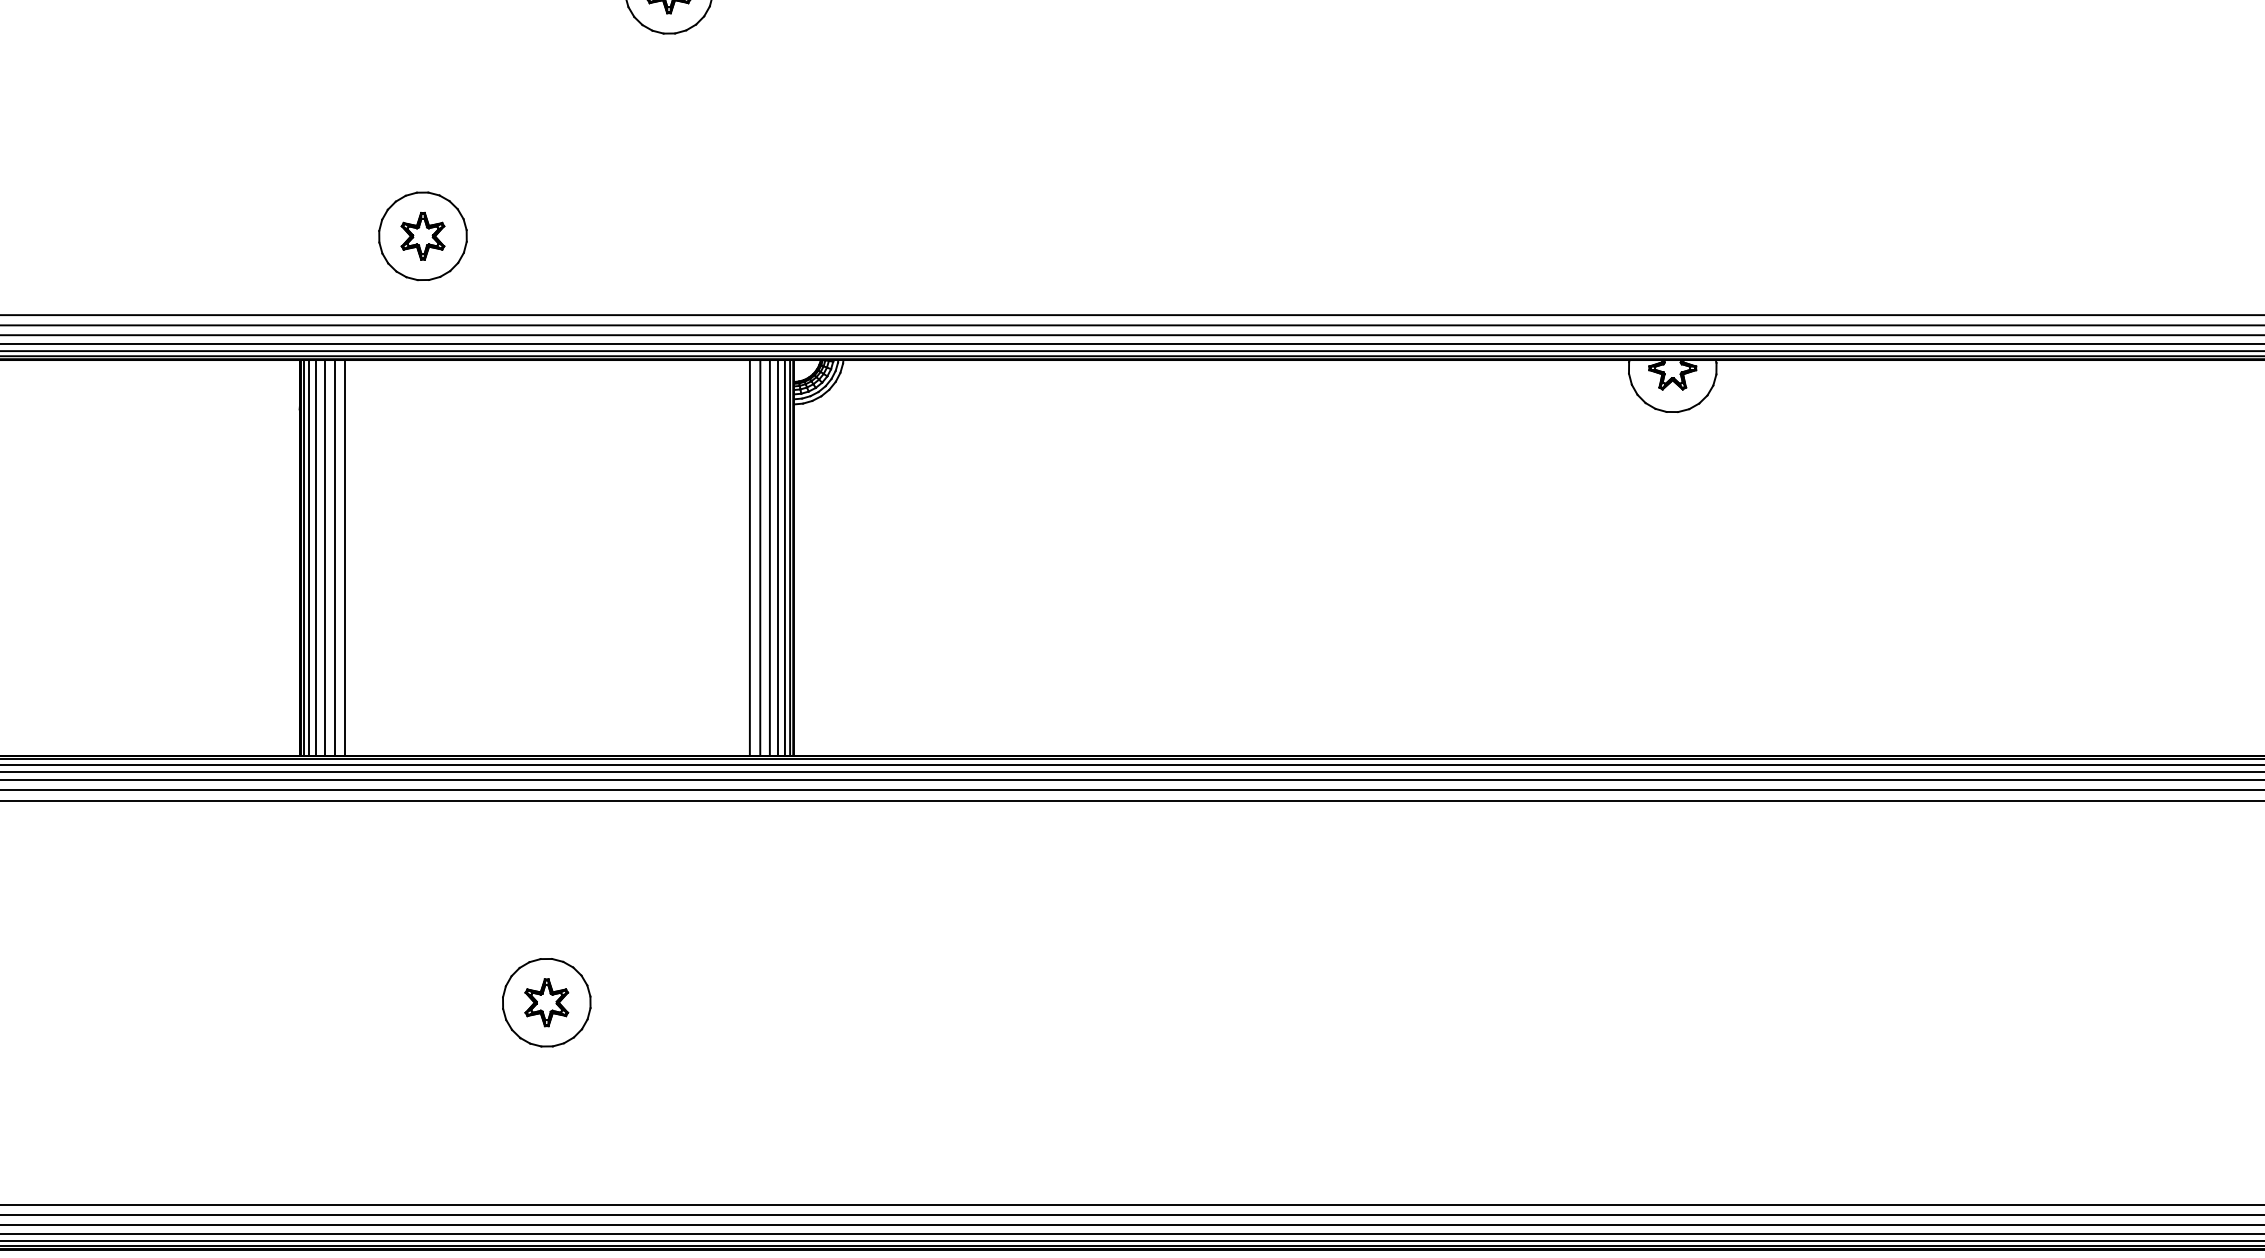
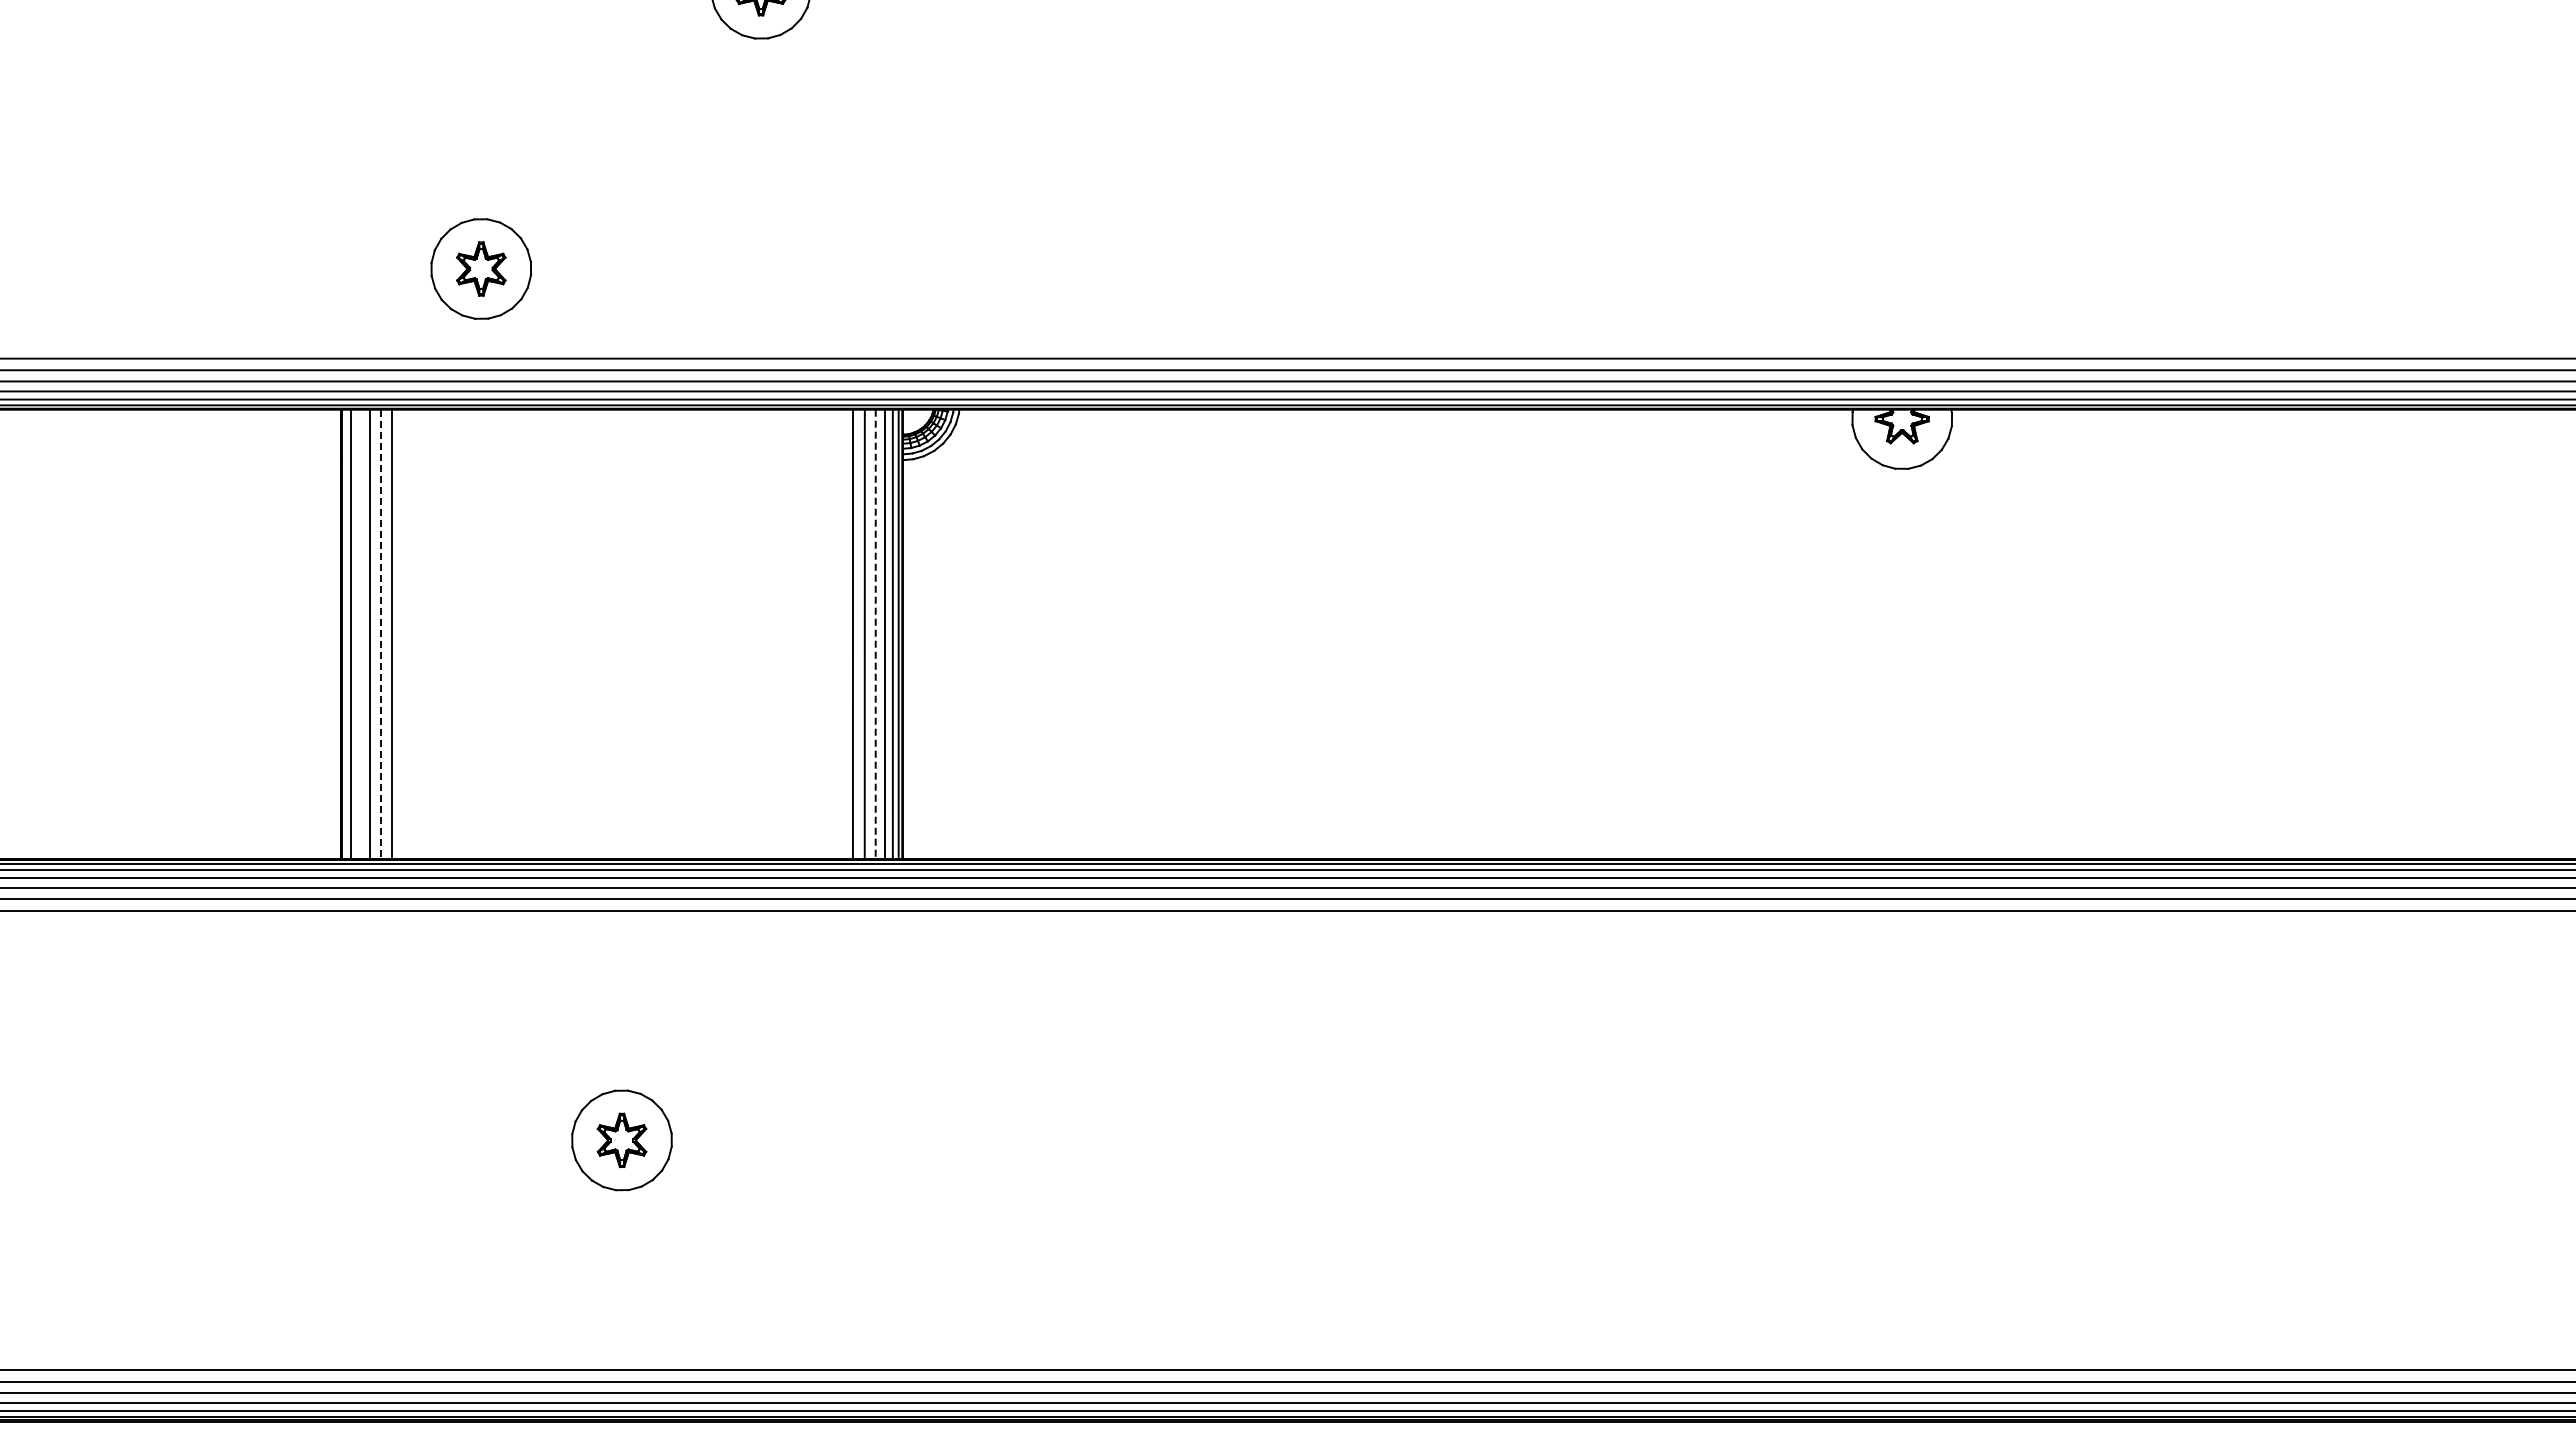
line: (303, 557) -> (345, 634), removed
line: (315, 557) -> (359, 634), removed
line: (334, 557) -> (380, 634), solid -> dashed
line: (769, 557) -> (875, 634), solid -> dashed

